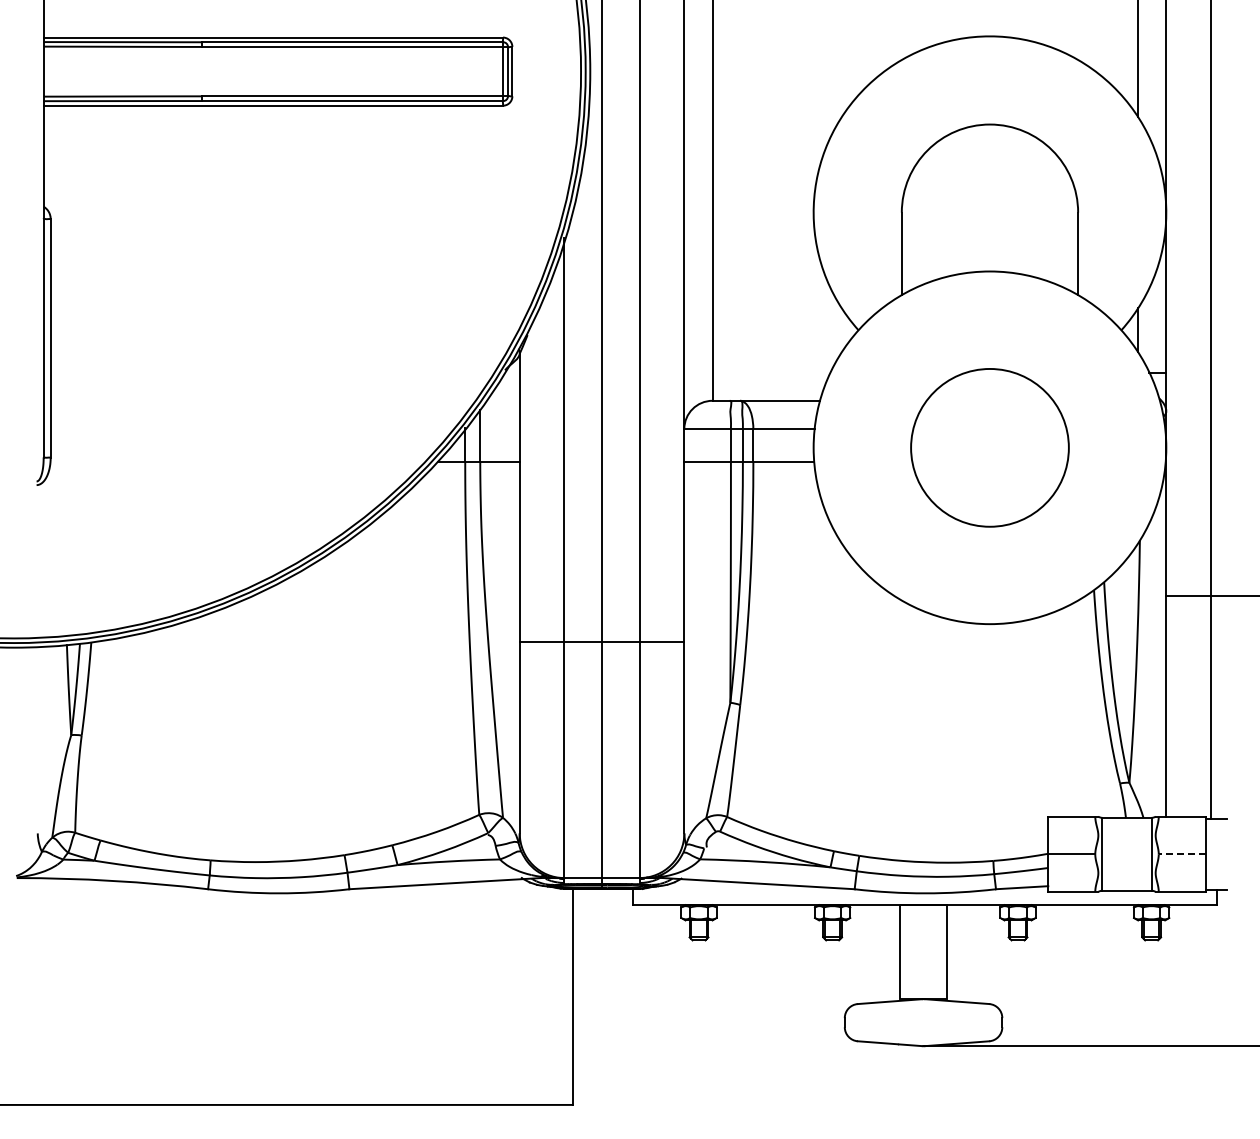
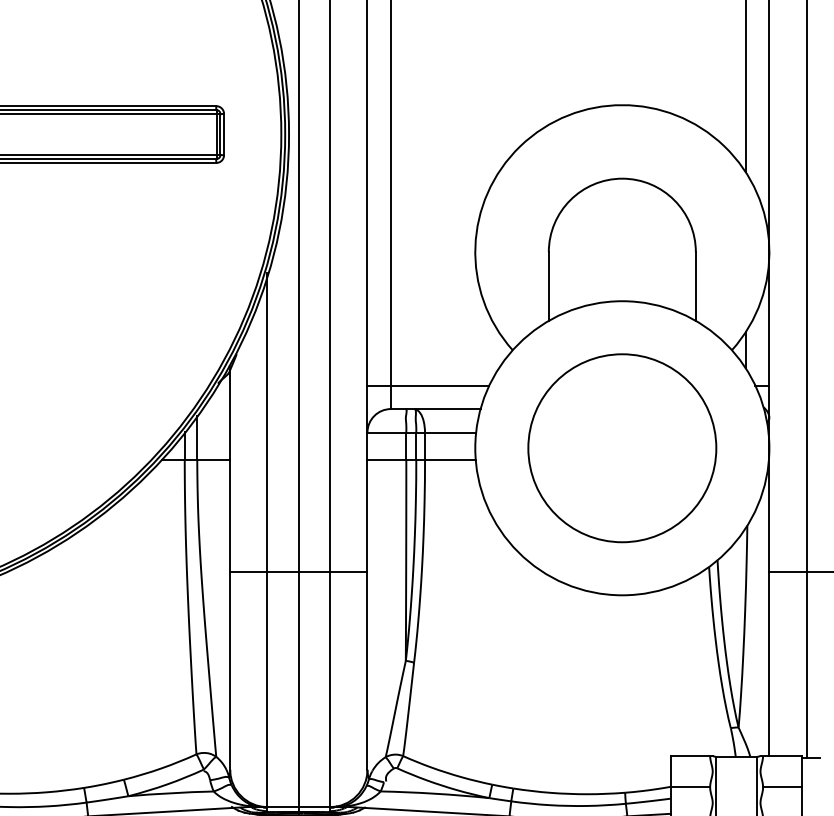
line: (757, 372) -> (428, 385), added
circle: (989, 447) -> (621, 447), size x1.43
line: (601, 641) -> (298, 571), moved
line: (1182, 854) -> (782, 787), dashed -> solid

